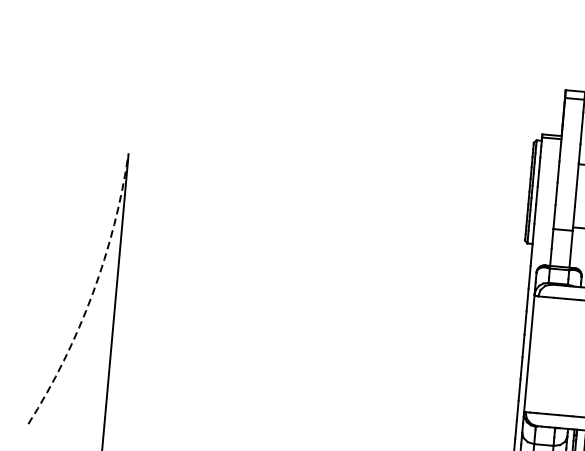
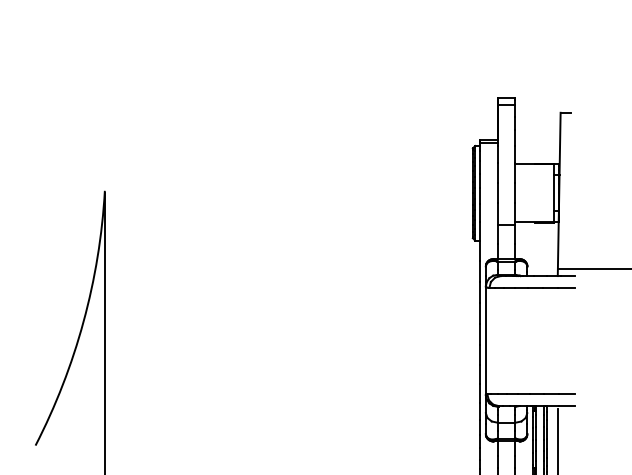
arc: (92, 293) -> (83, 321), dashed -> solid

